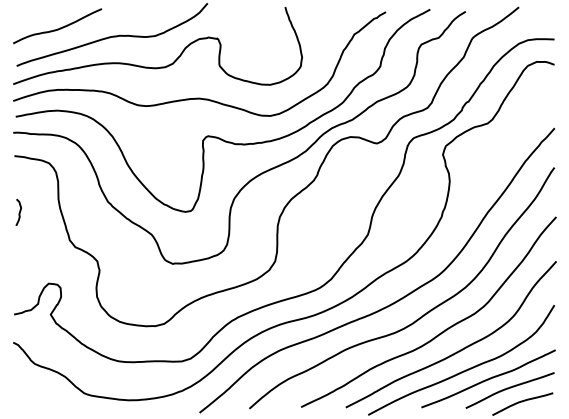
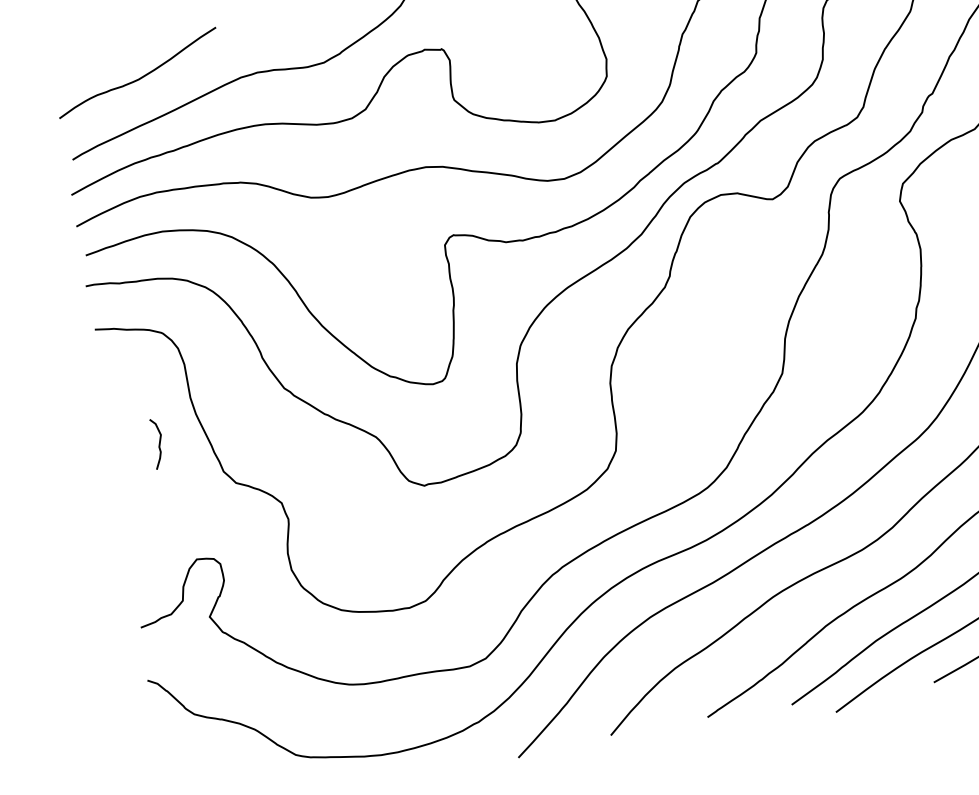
curve: (19, 211) -> (158, 441), moved

